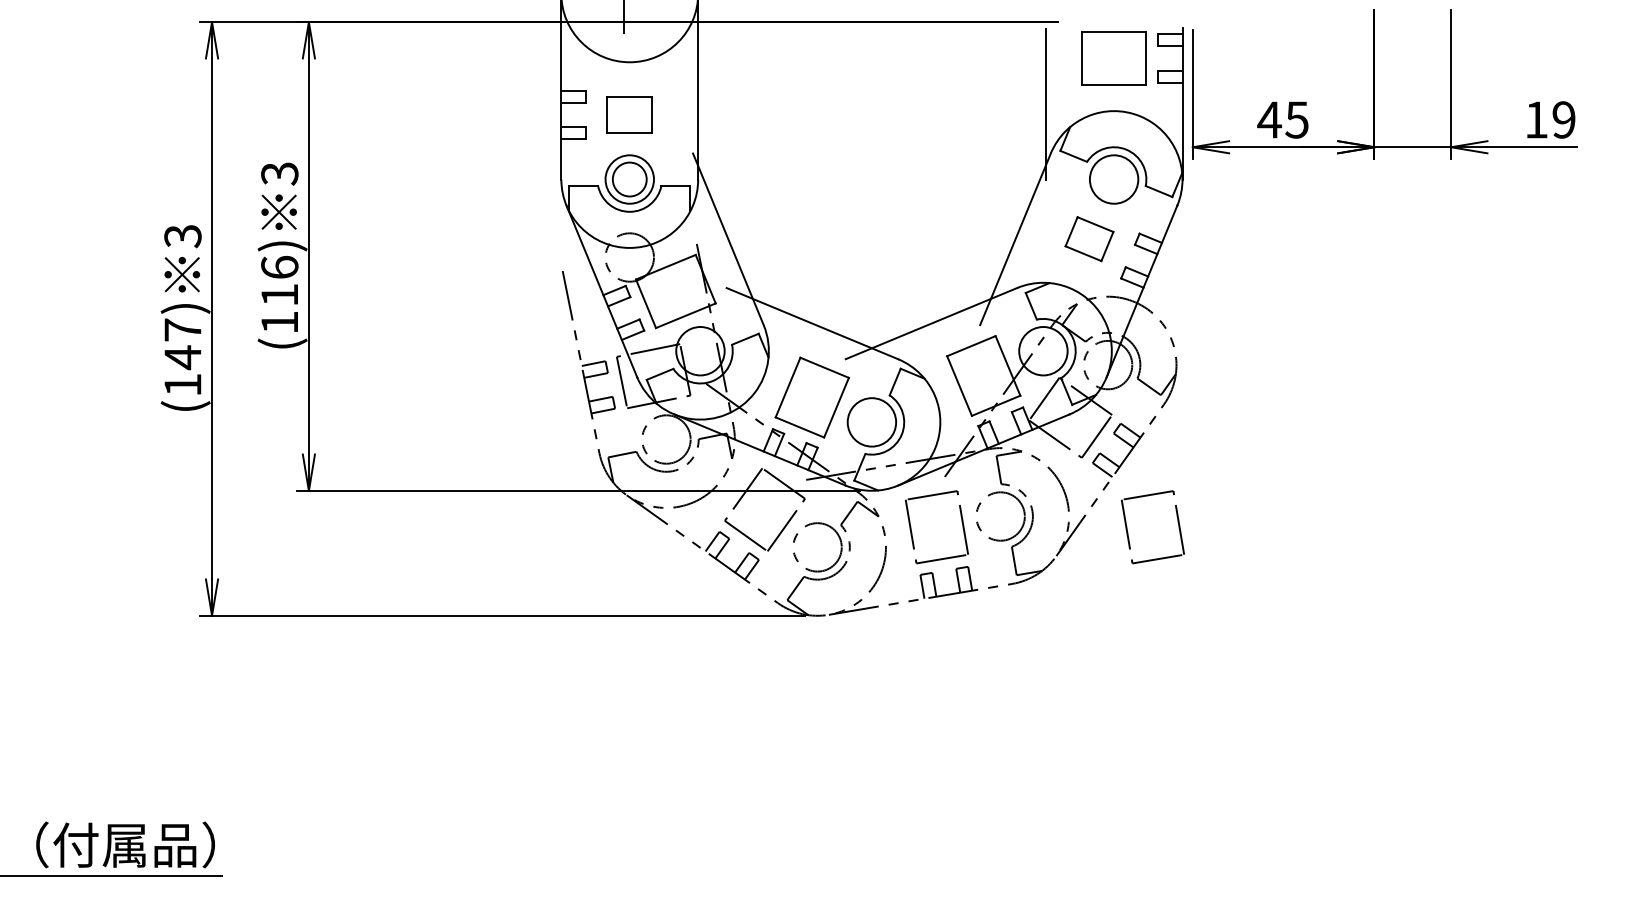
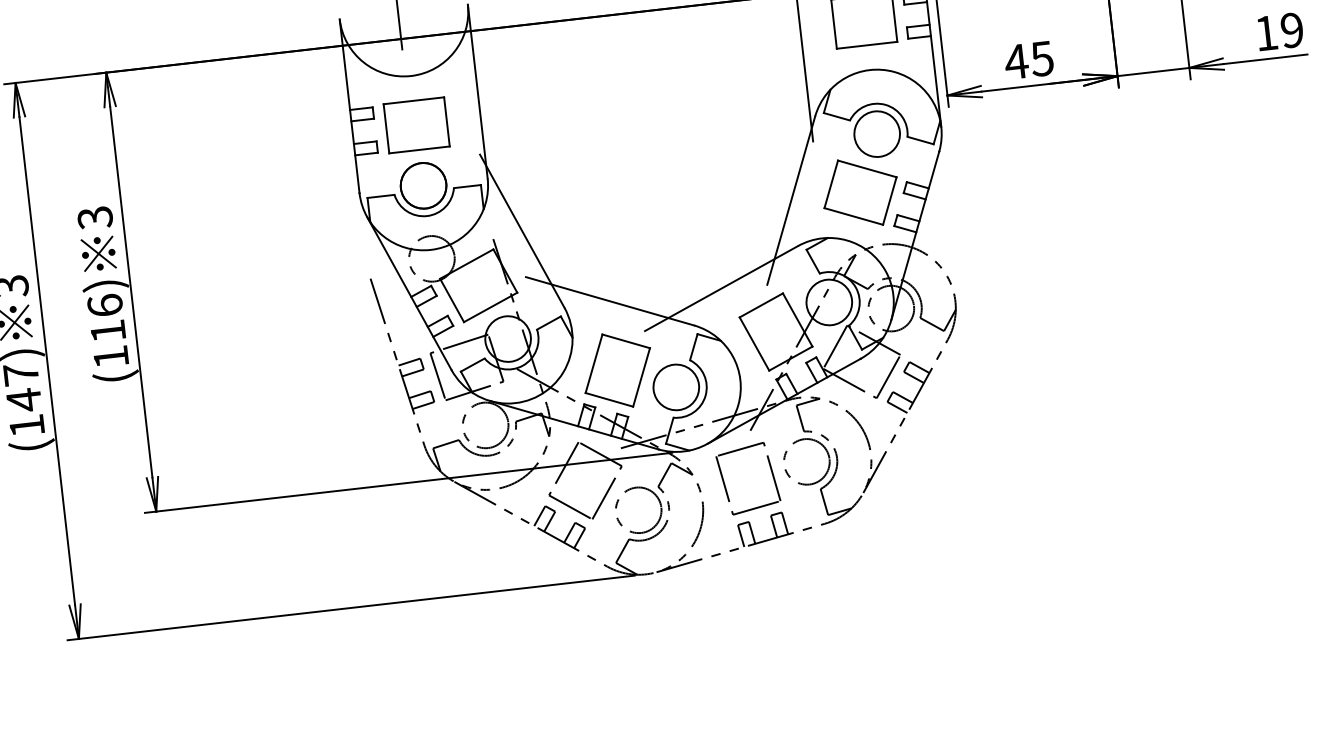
part: (629, 114) -> (416, 124), size x1.43
circle: (629, 179) -> (423, 185), size x1.43
part: (1089, 238) -> (860, 191), size x1.67
part: (1128, 532) -> (928, 463), removed

